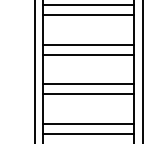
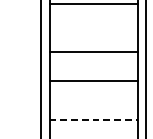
line: (88, 15) -> (93, 14), removed
line: (88, 44) -> (93, 42), removed
line: (88, 94) -> (93, 91), removed
line: (89, 123) -> (94, 119), solid -> dashed
line: (88, 133) -> (93, 129), removed

